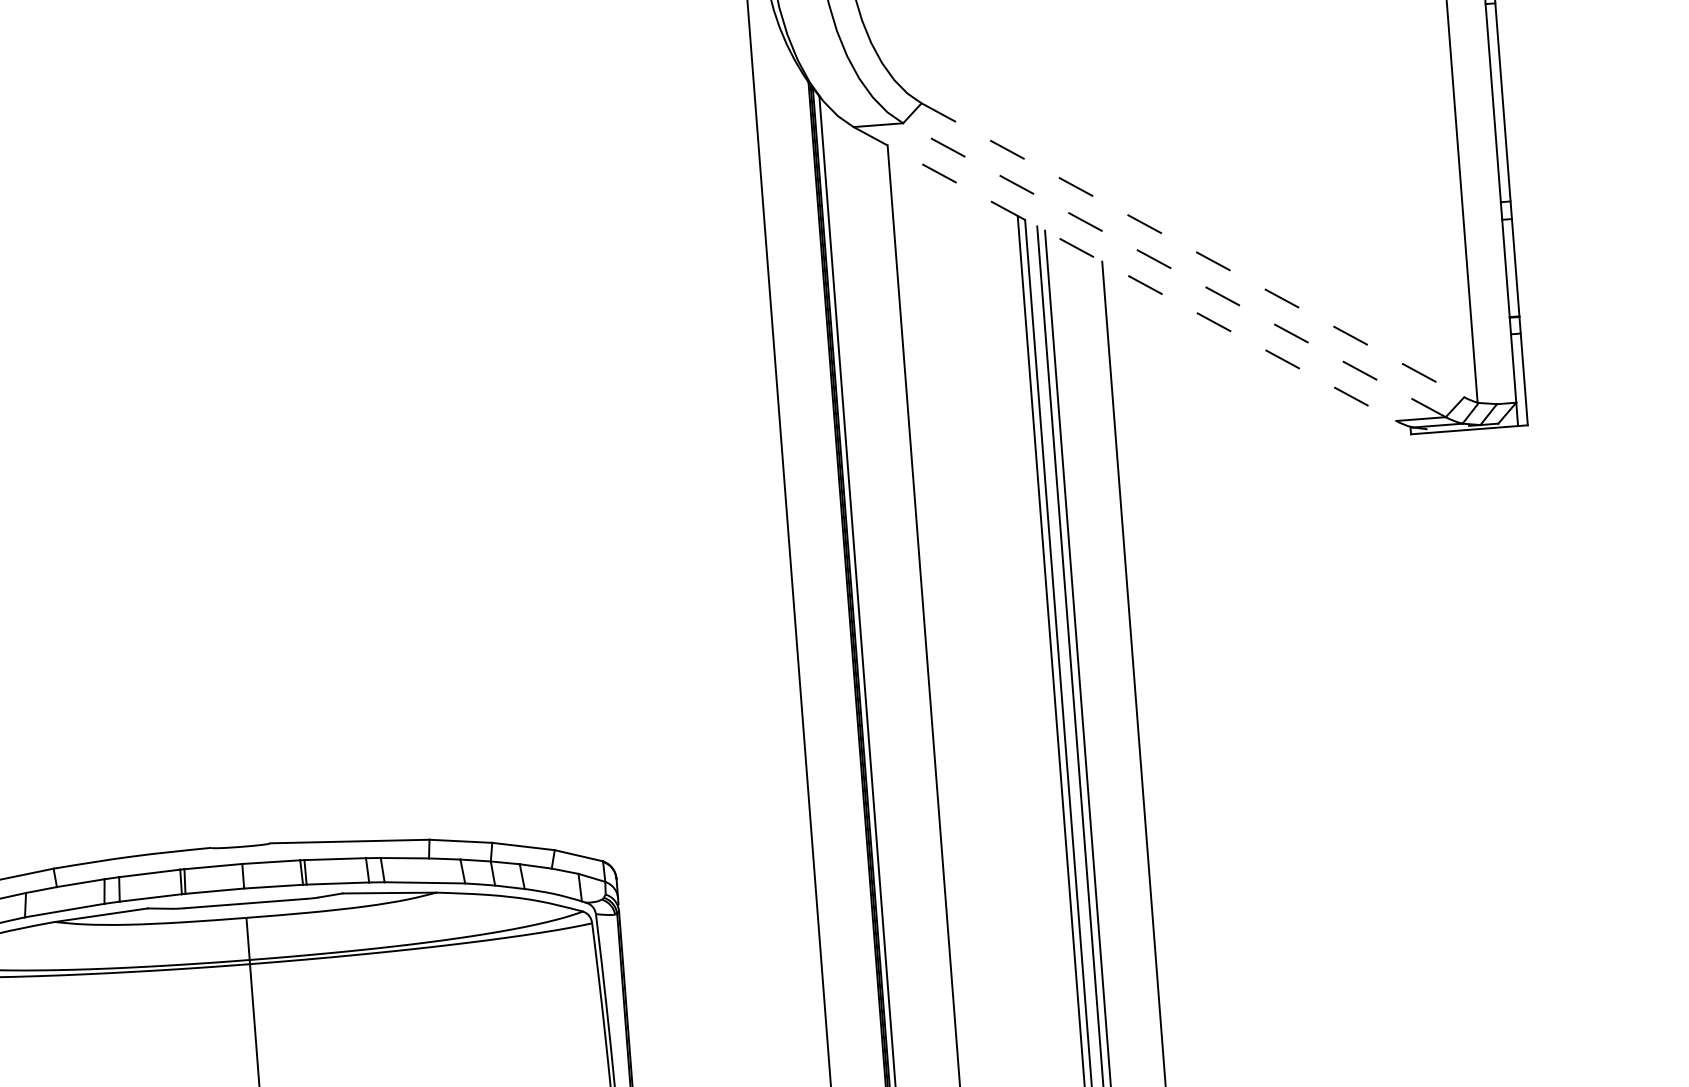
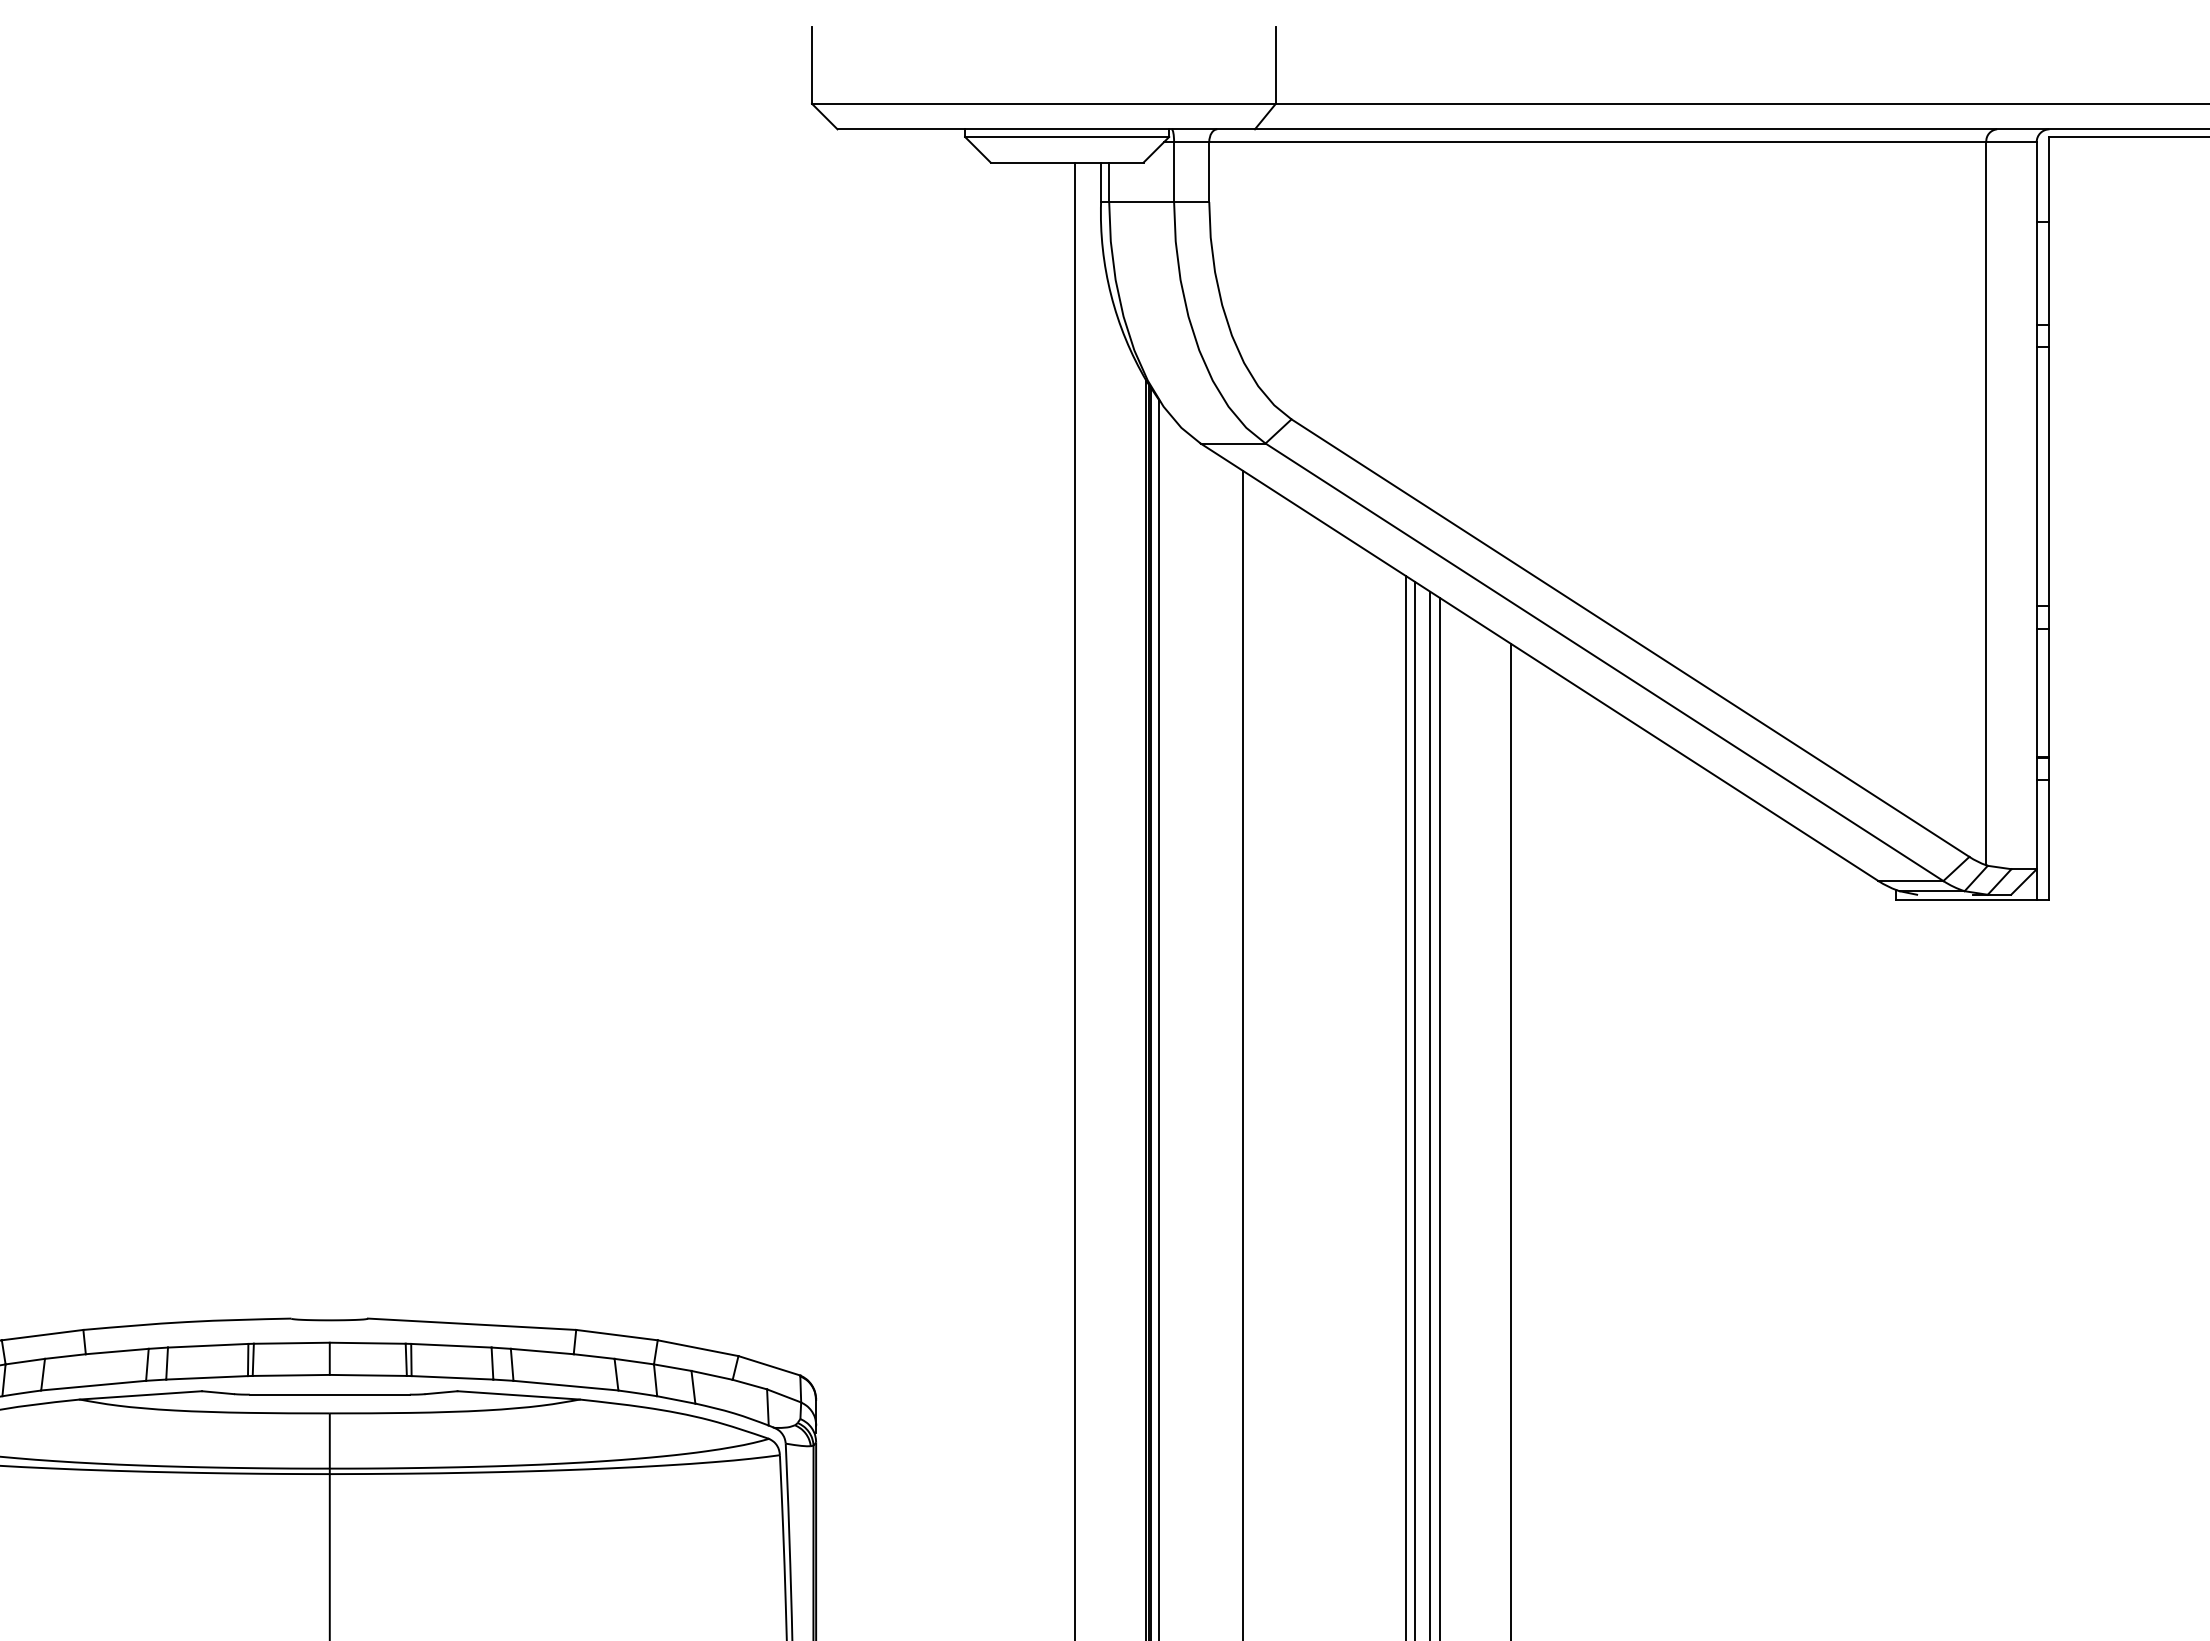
line: (1192, 250) -> (1630, 638), dashed -> solid
line: (1174, 270) -> (1604, 662), dashed -> solid
line: (1124, 274) -> (1539, 662), dashed -> solid

